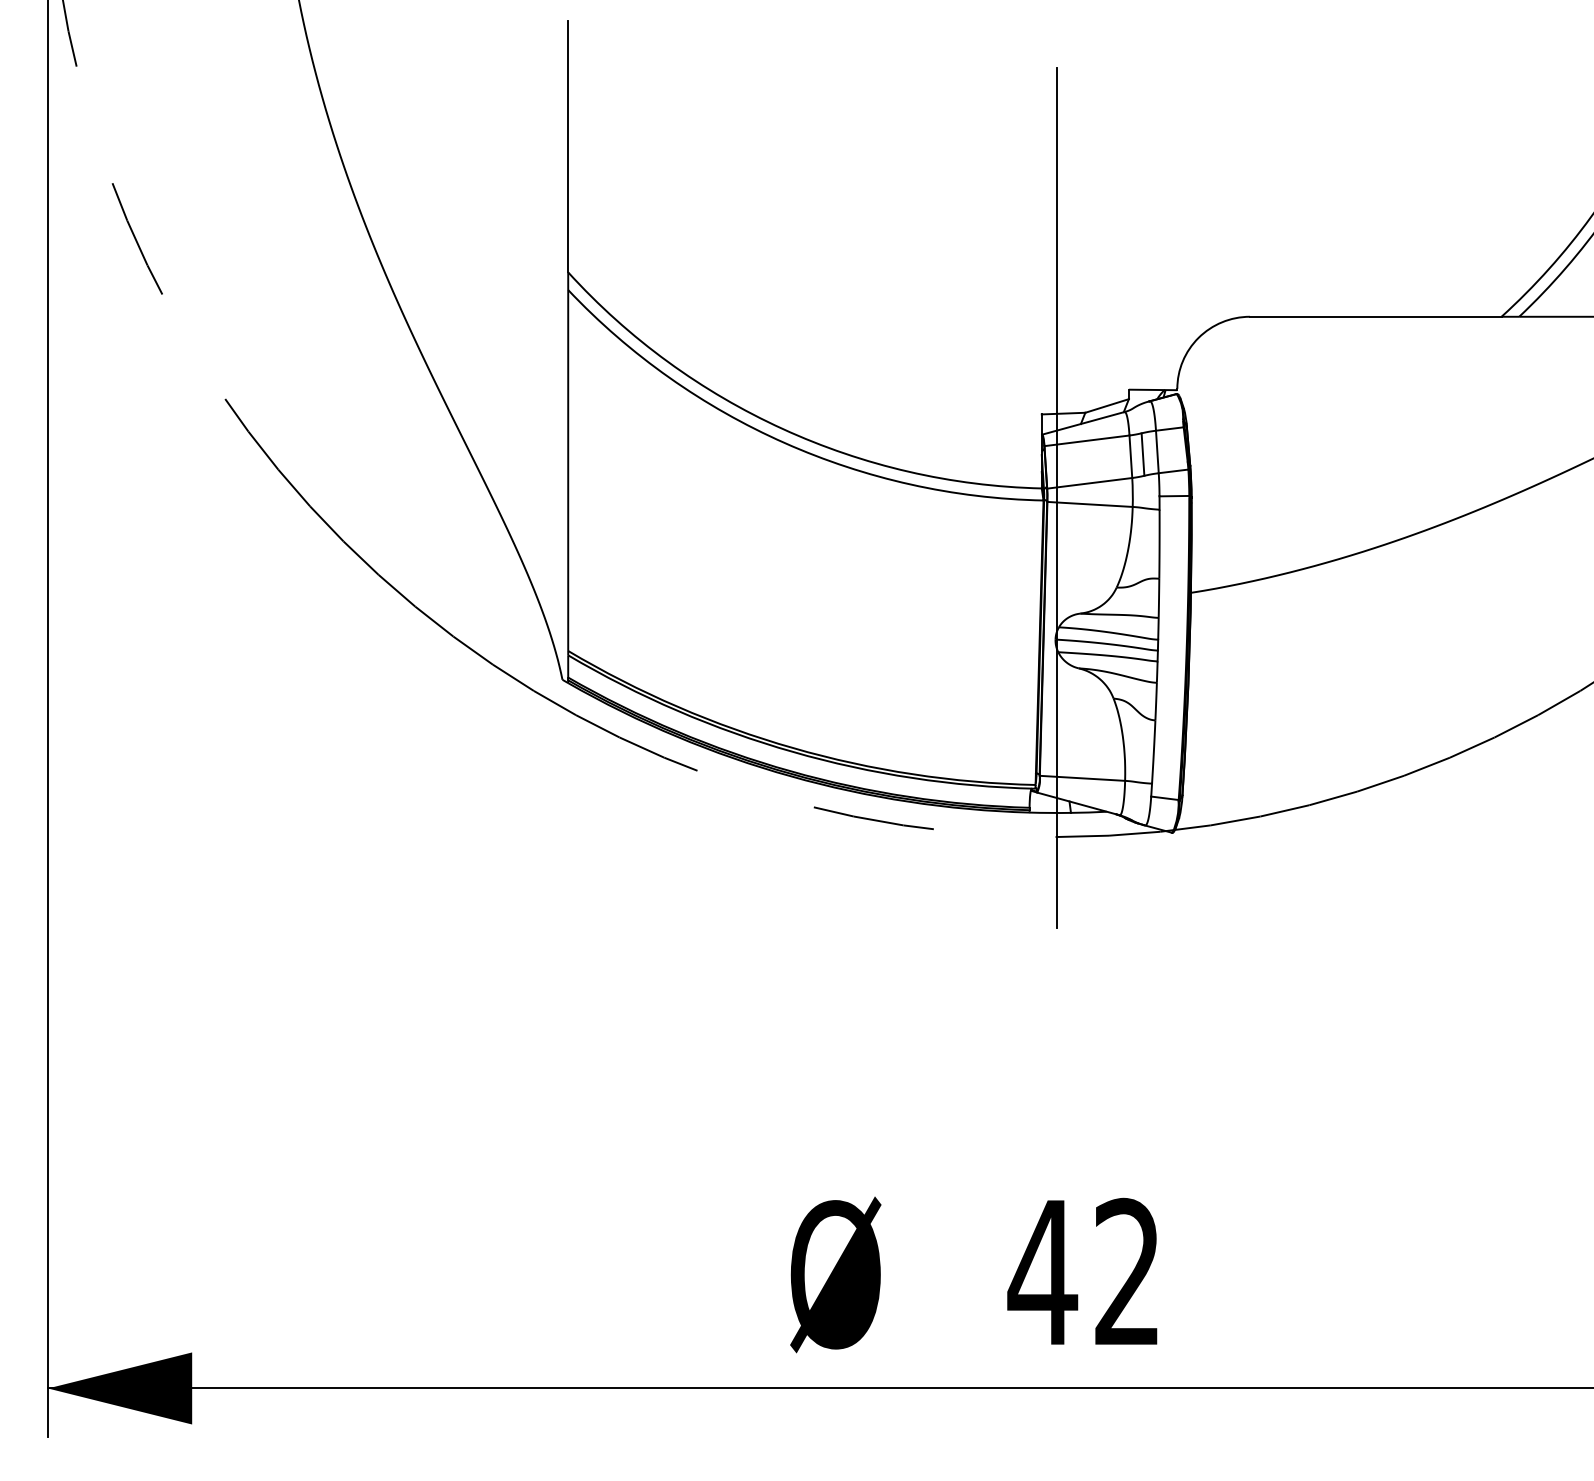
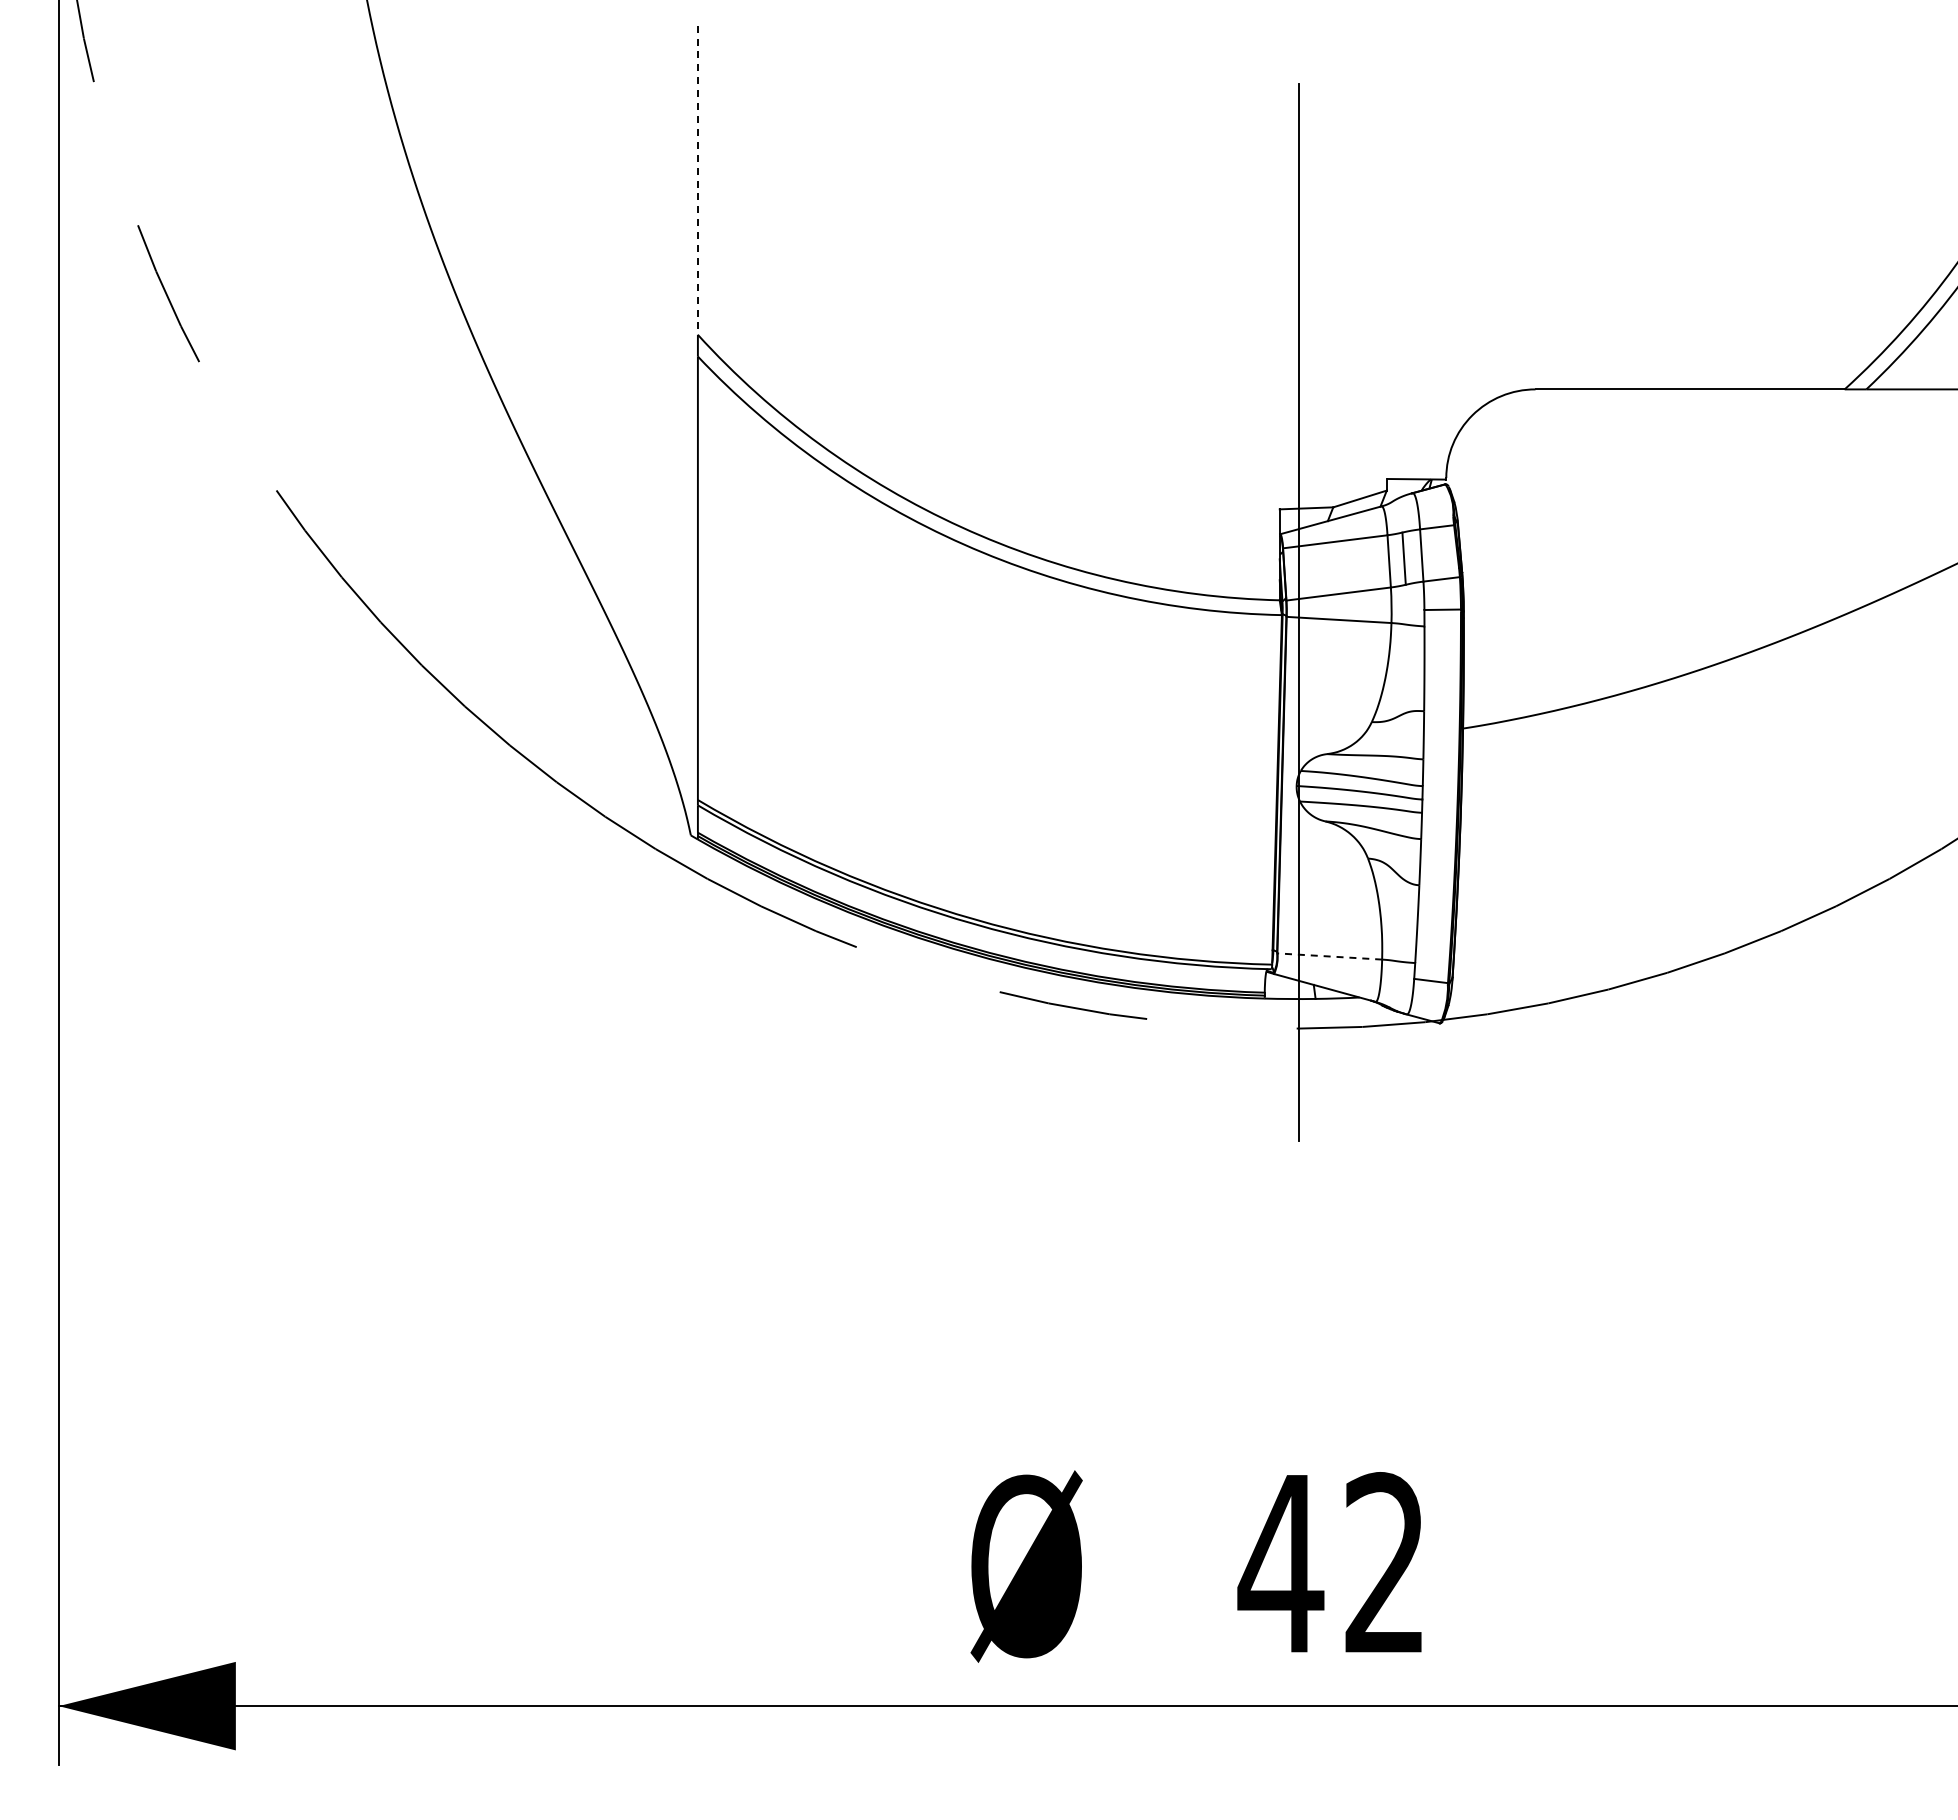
line: (567, 146) -> (697, 180), solid -> dashed
line: (1082, 778) -> (1329, 956), solid -> dashed

